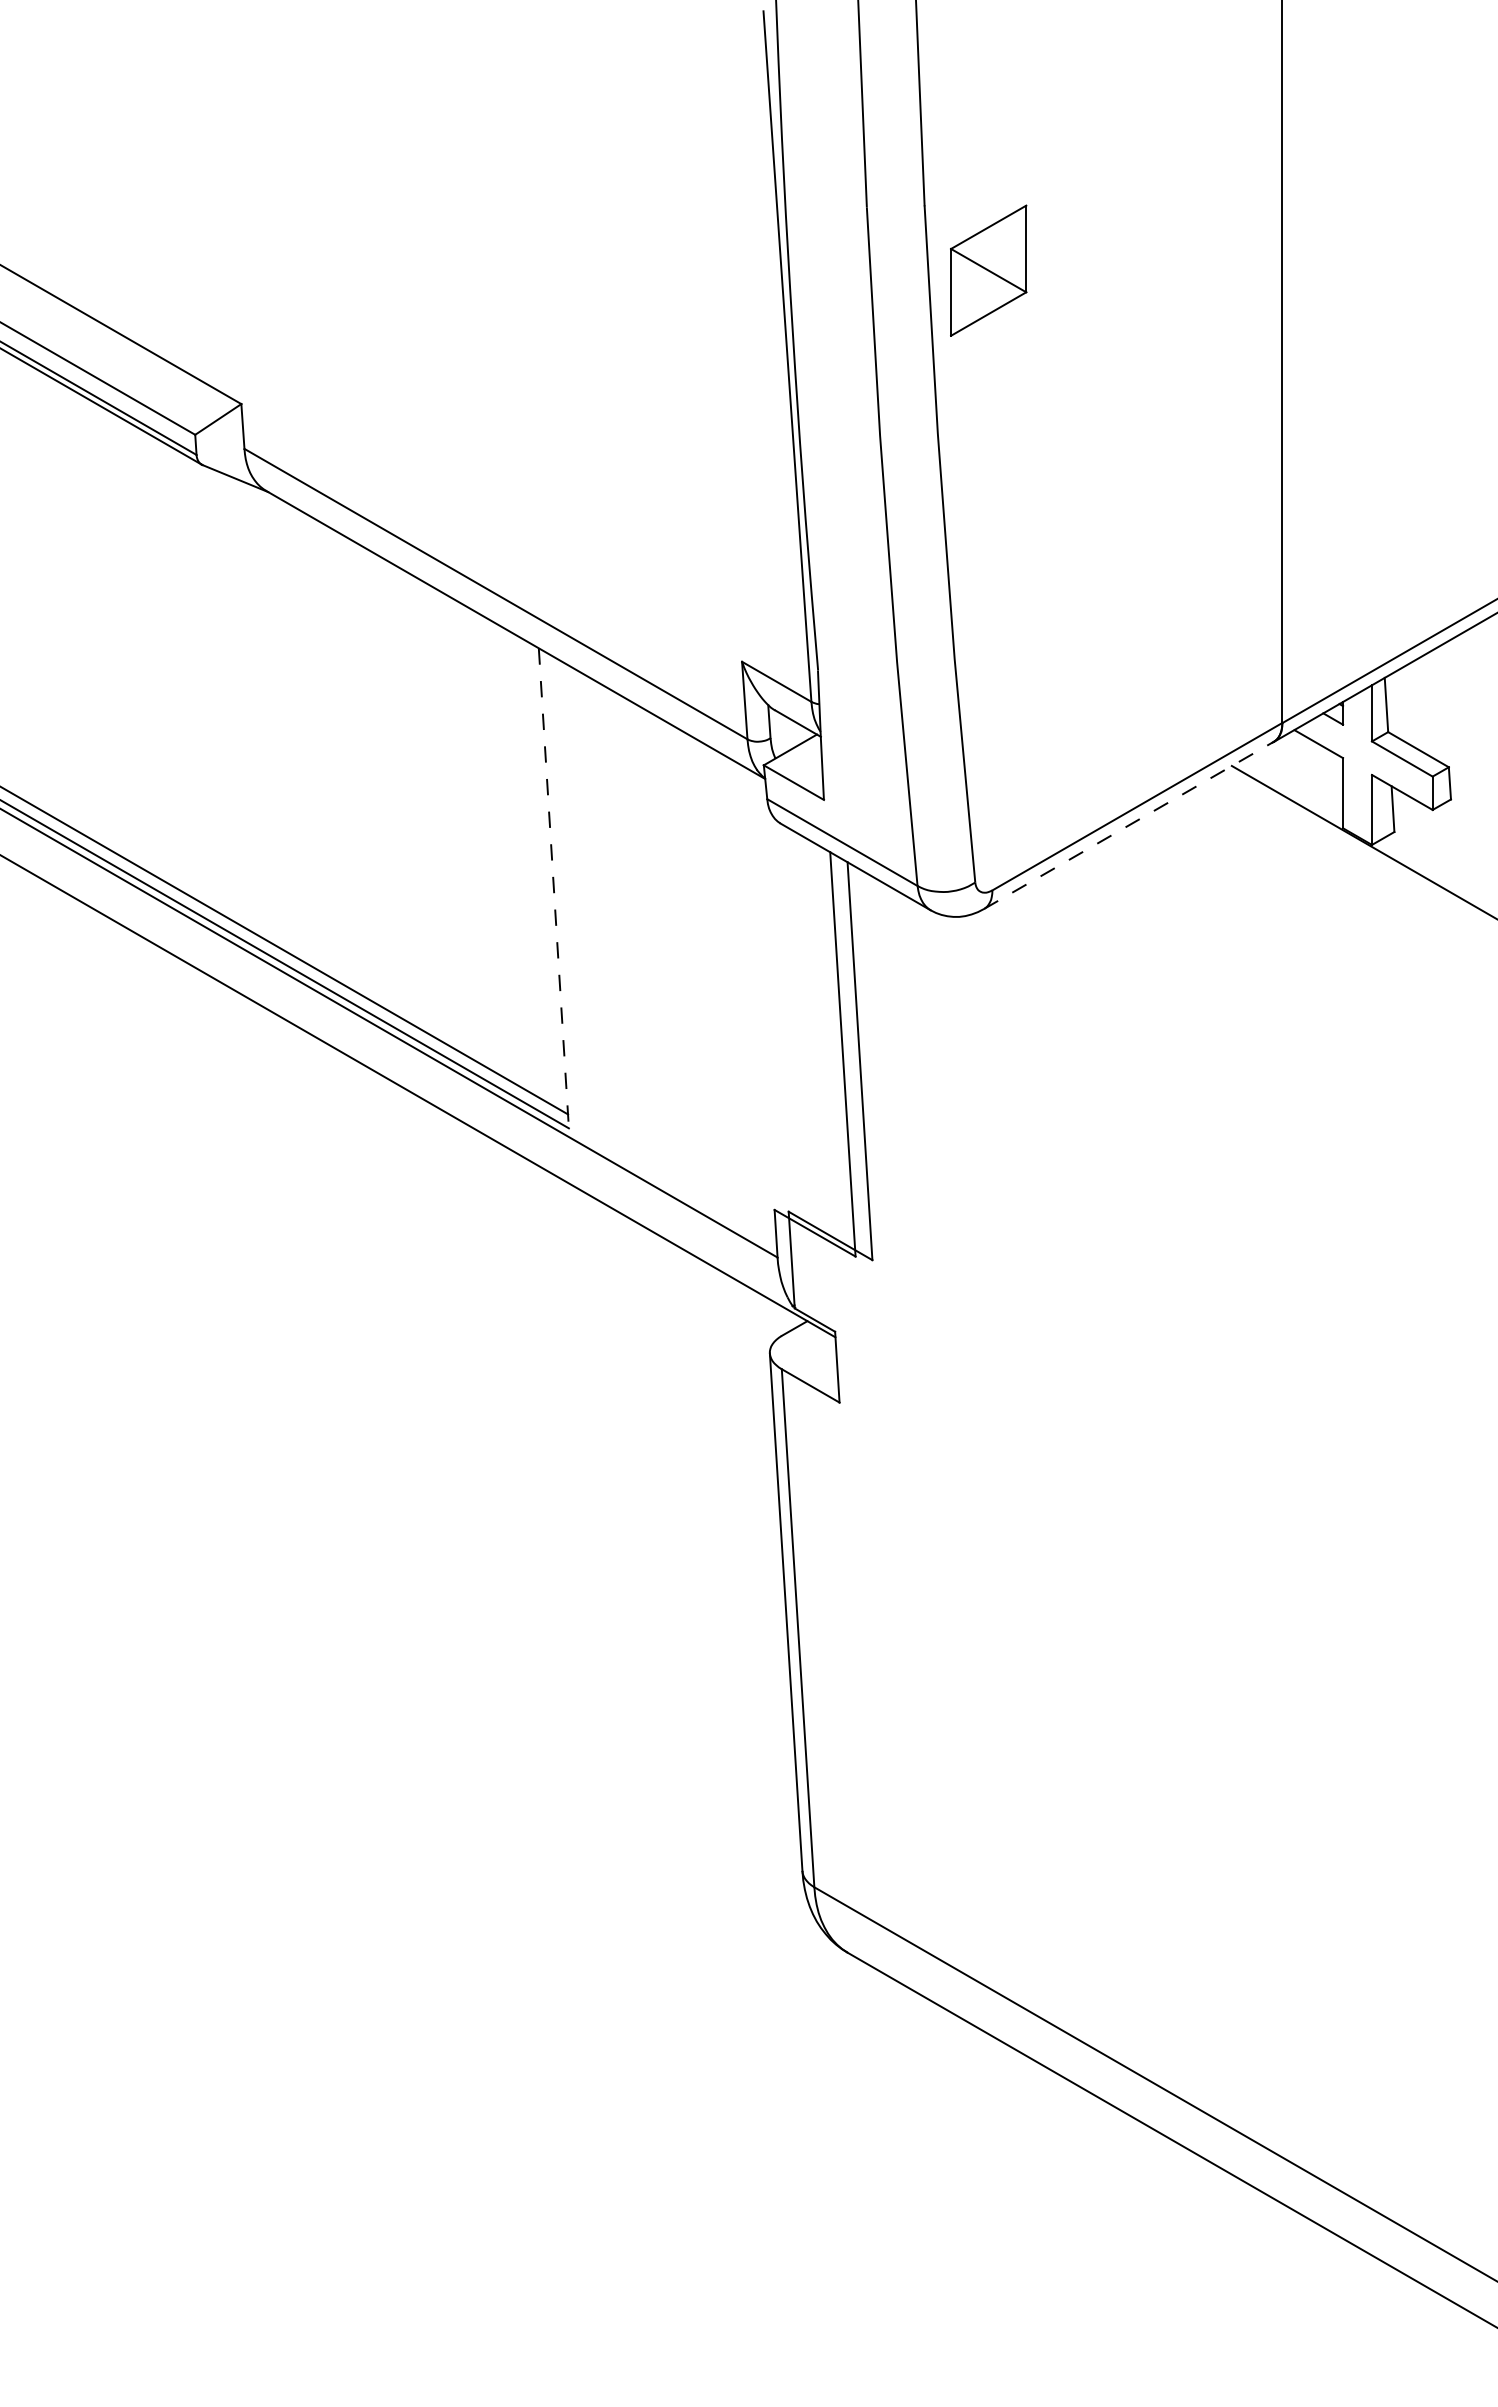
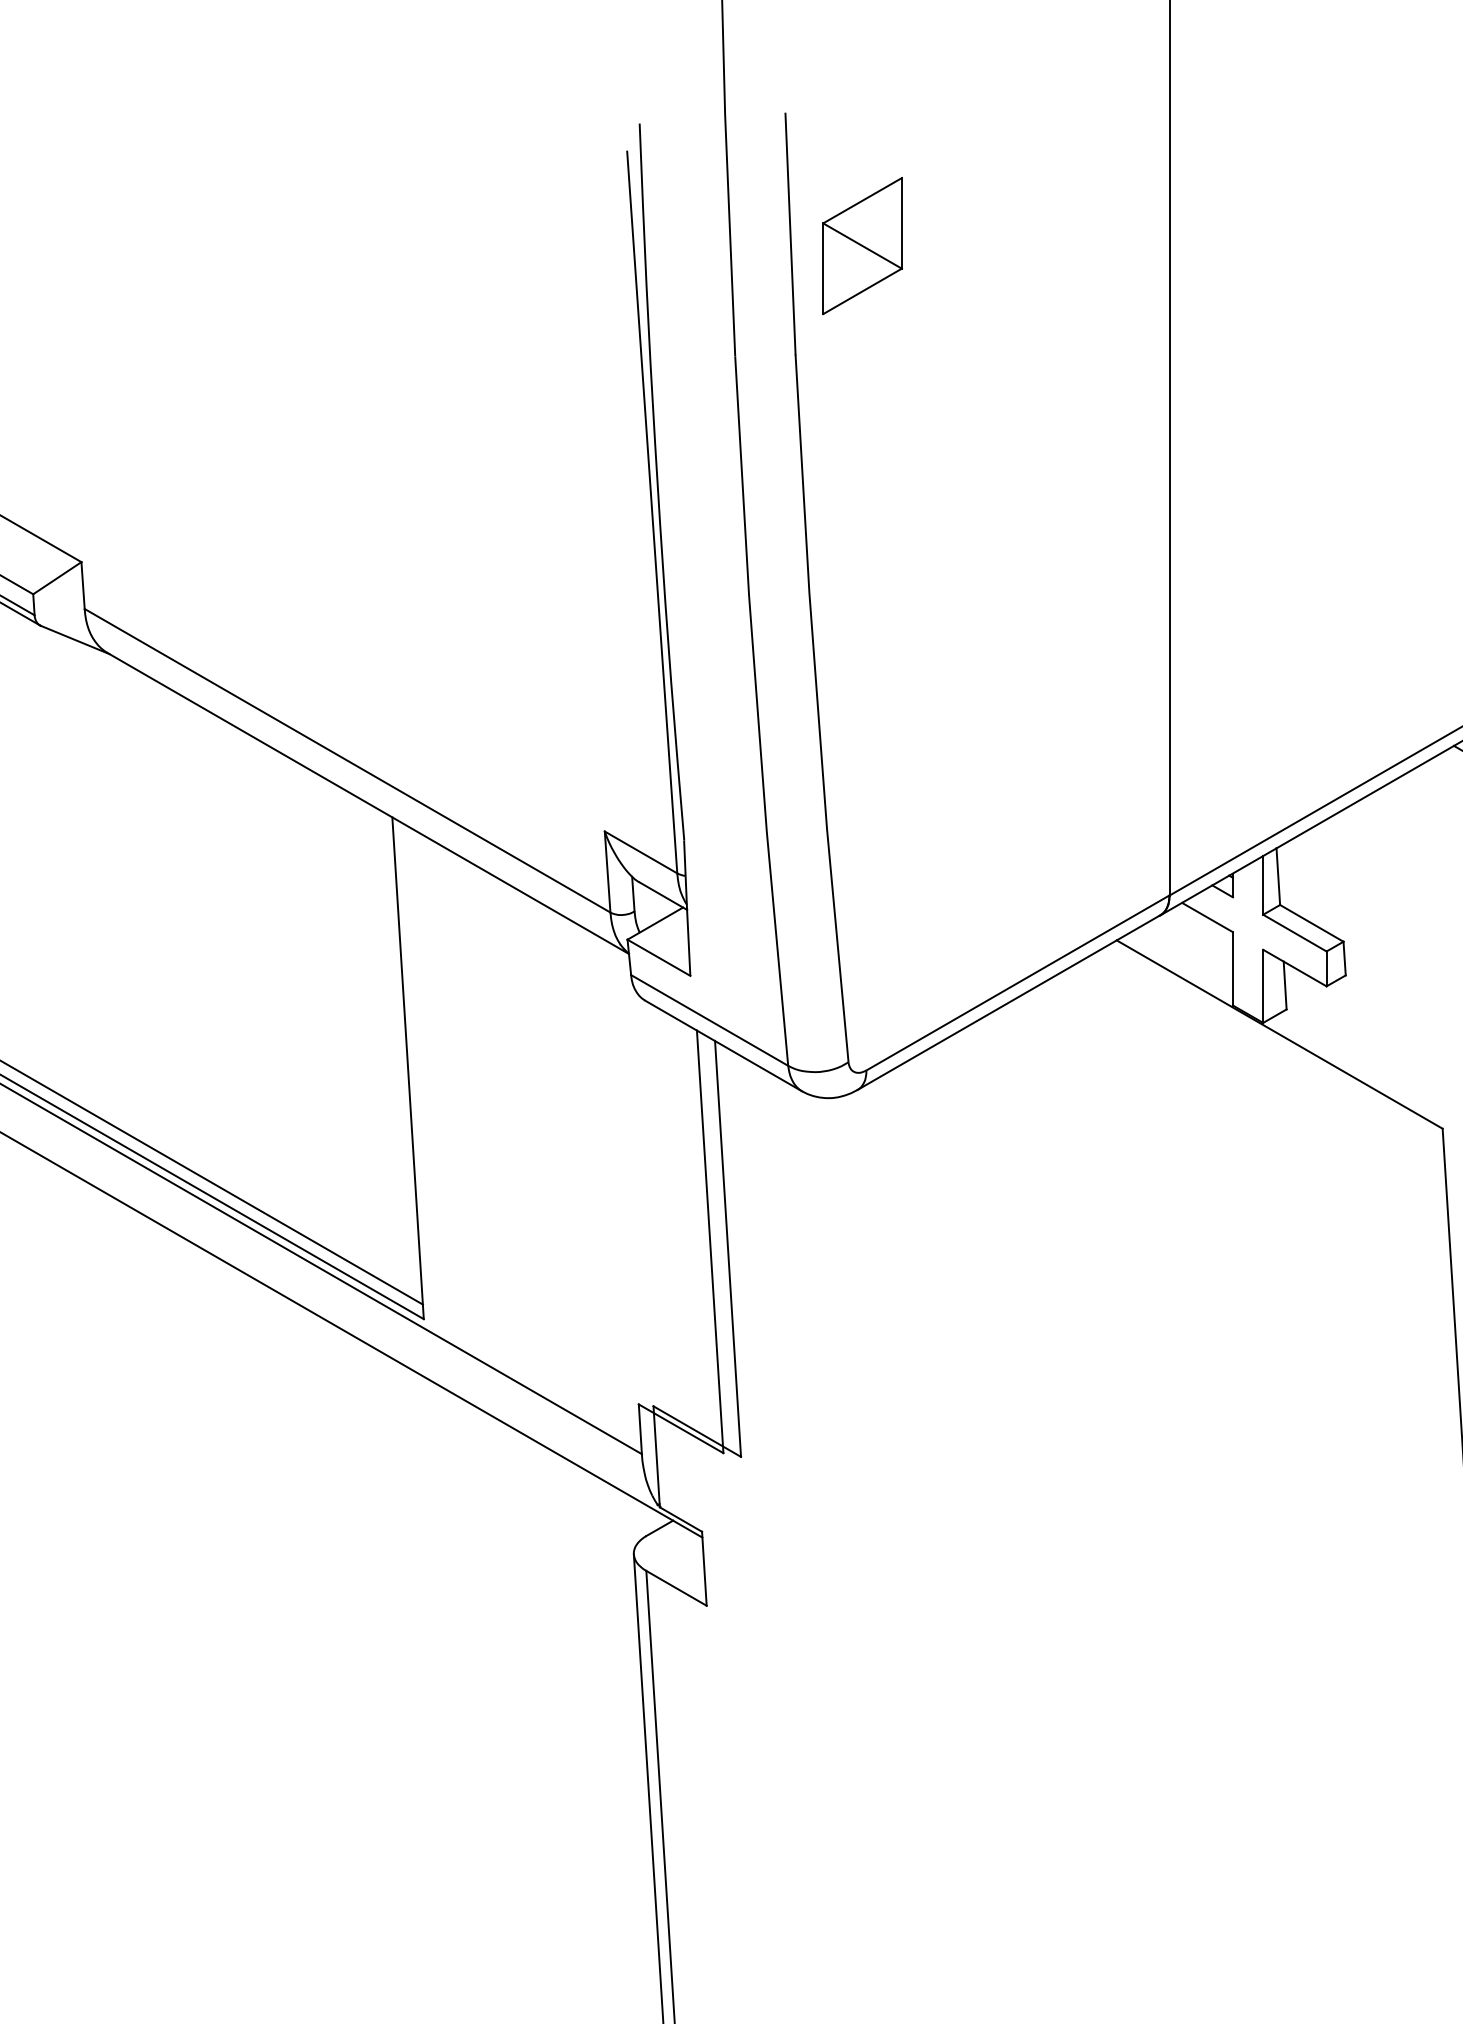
part: (988, 270) -> (862, 245), moved
line: (1129, 825) -> (1009, 1002), dashed -> solid
line: (553, 888) -> (407, 1068), dashed -> solid

